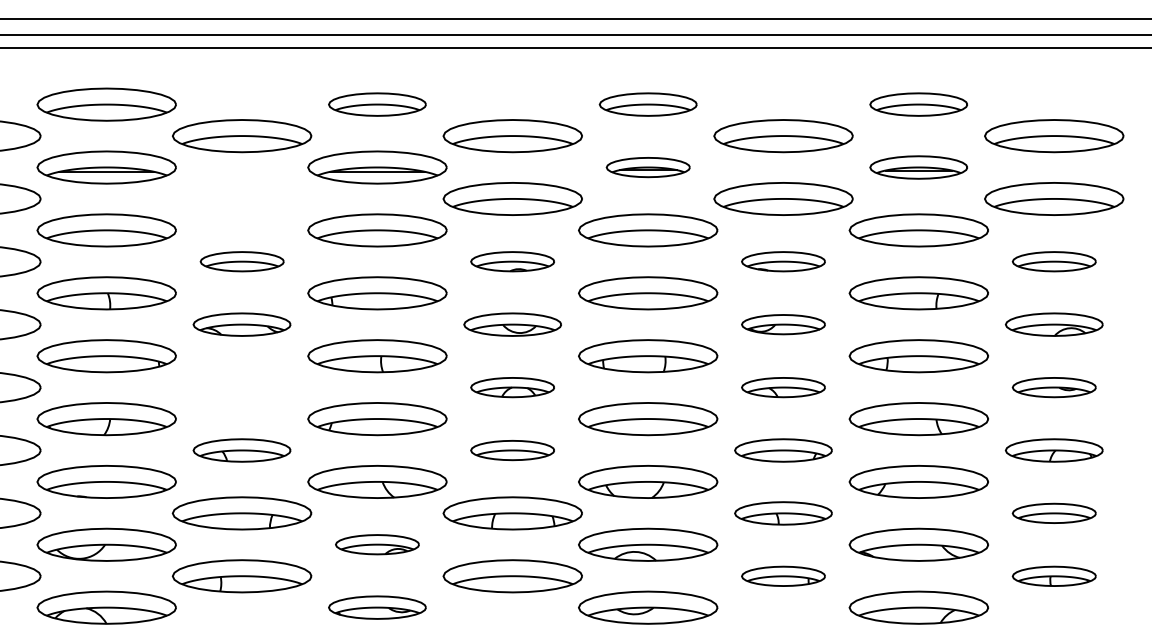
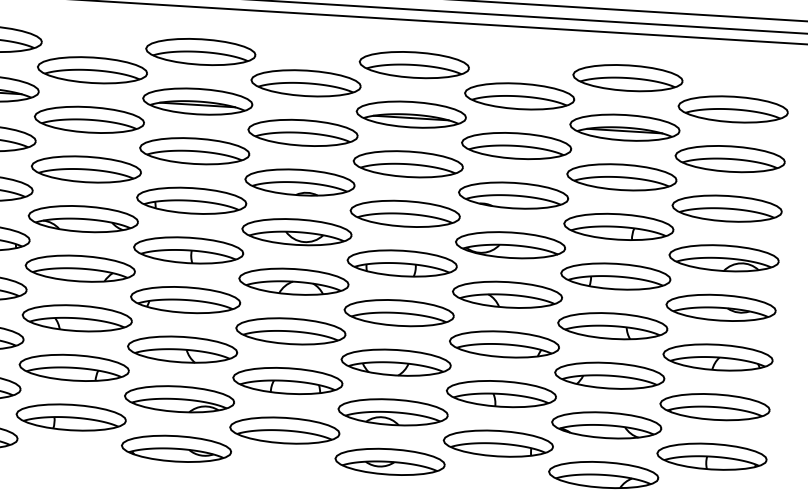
part: (377, 104) -> (200, 51), size x1.43
part: (648, 104) -> (414, 64), size x1.43
part: (918, 104) -> (627, 77), size x1.43
part: (648, 167) -> (411, 114), size x1.67
part: (918, 167) -> (624, 127), size x1.43
part: (242, 198) -> (89, 119), added
part: (242, 261) -> (86, 169), size x1.67
part: (512, 261) -> (299, 182), size x1.67
part: (783, 261) -> (513, 195), size x1.67
part: (1054, 261) -> (727, 208), size x1.67
part: (241, 324) -> (82, 218), size x1.43
part: (512, 324) -> (296, 231), size x1.43
part: (783, 324) -> (510, 245), size x1.67
part: (1054, 324) -> (724, 258), size x1.43
part: (241, 387) -> (79, 268), added
part: (512, 387) -> (293, 281), size x1.67
part: (783, 387) -> (507, 294), size x1.67
part: (1054, 387) -> (721, 307), size x1.67
part: (241, 450) -> (76, 318), size x1.43
part: (512, 450) -> (290, 331), size x1.67
part: (783, 450) -> (504, 344), size x1.43
part: (1054, 450) -> (718, 357), size x1.43
part: (783, 513) -> (501, 394), size x1.43
part: (1054, 513) -> (715, 407), size x1.67
part: (377, 544) -> (179, 398), size x1.67
part: (783, 576) -> (498, 443), size x1.67
part: (1054, 576) -> (712, 456), size x1.67
part: (377, 607) -> (176, 448), size x1.43

